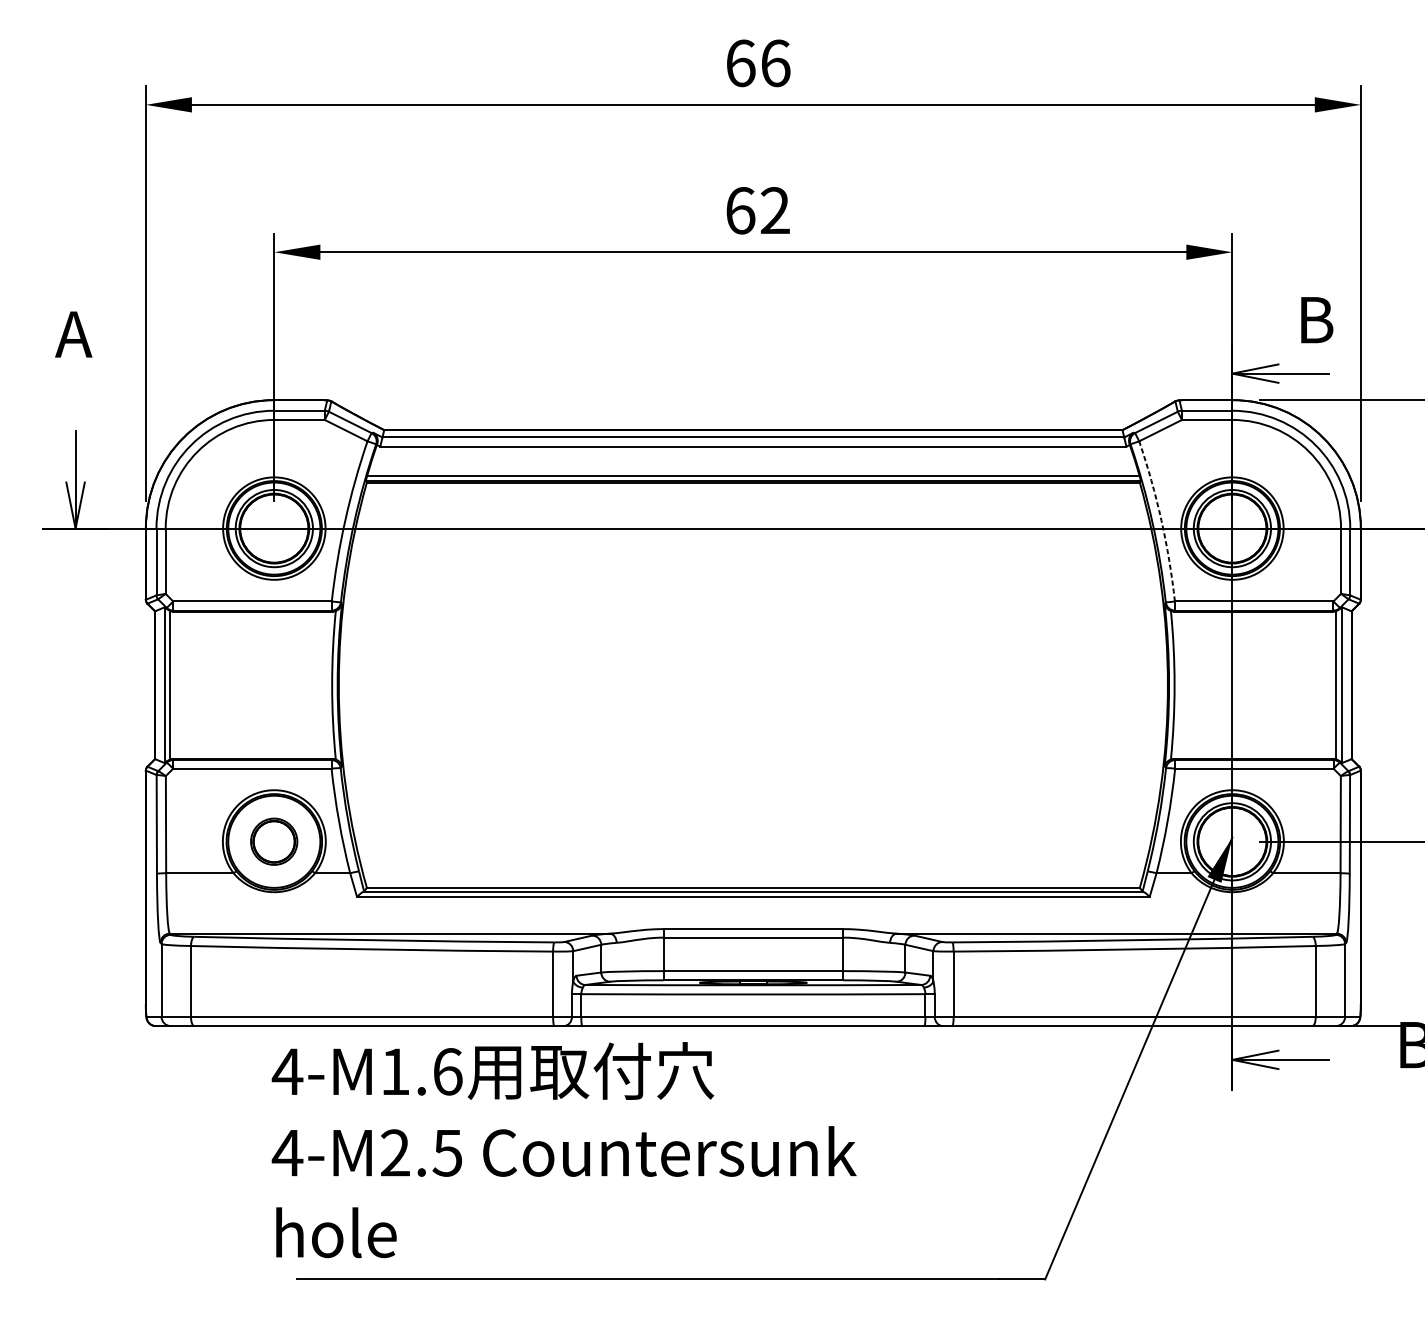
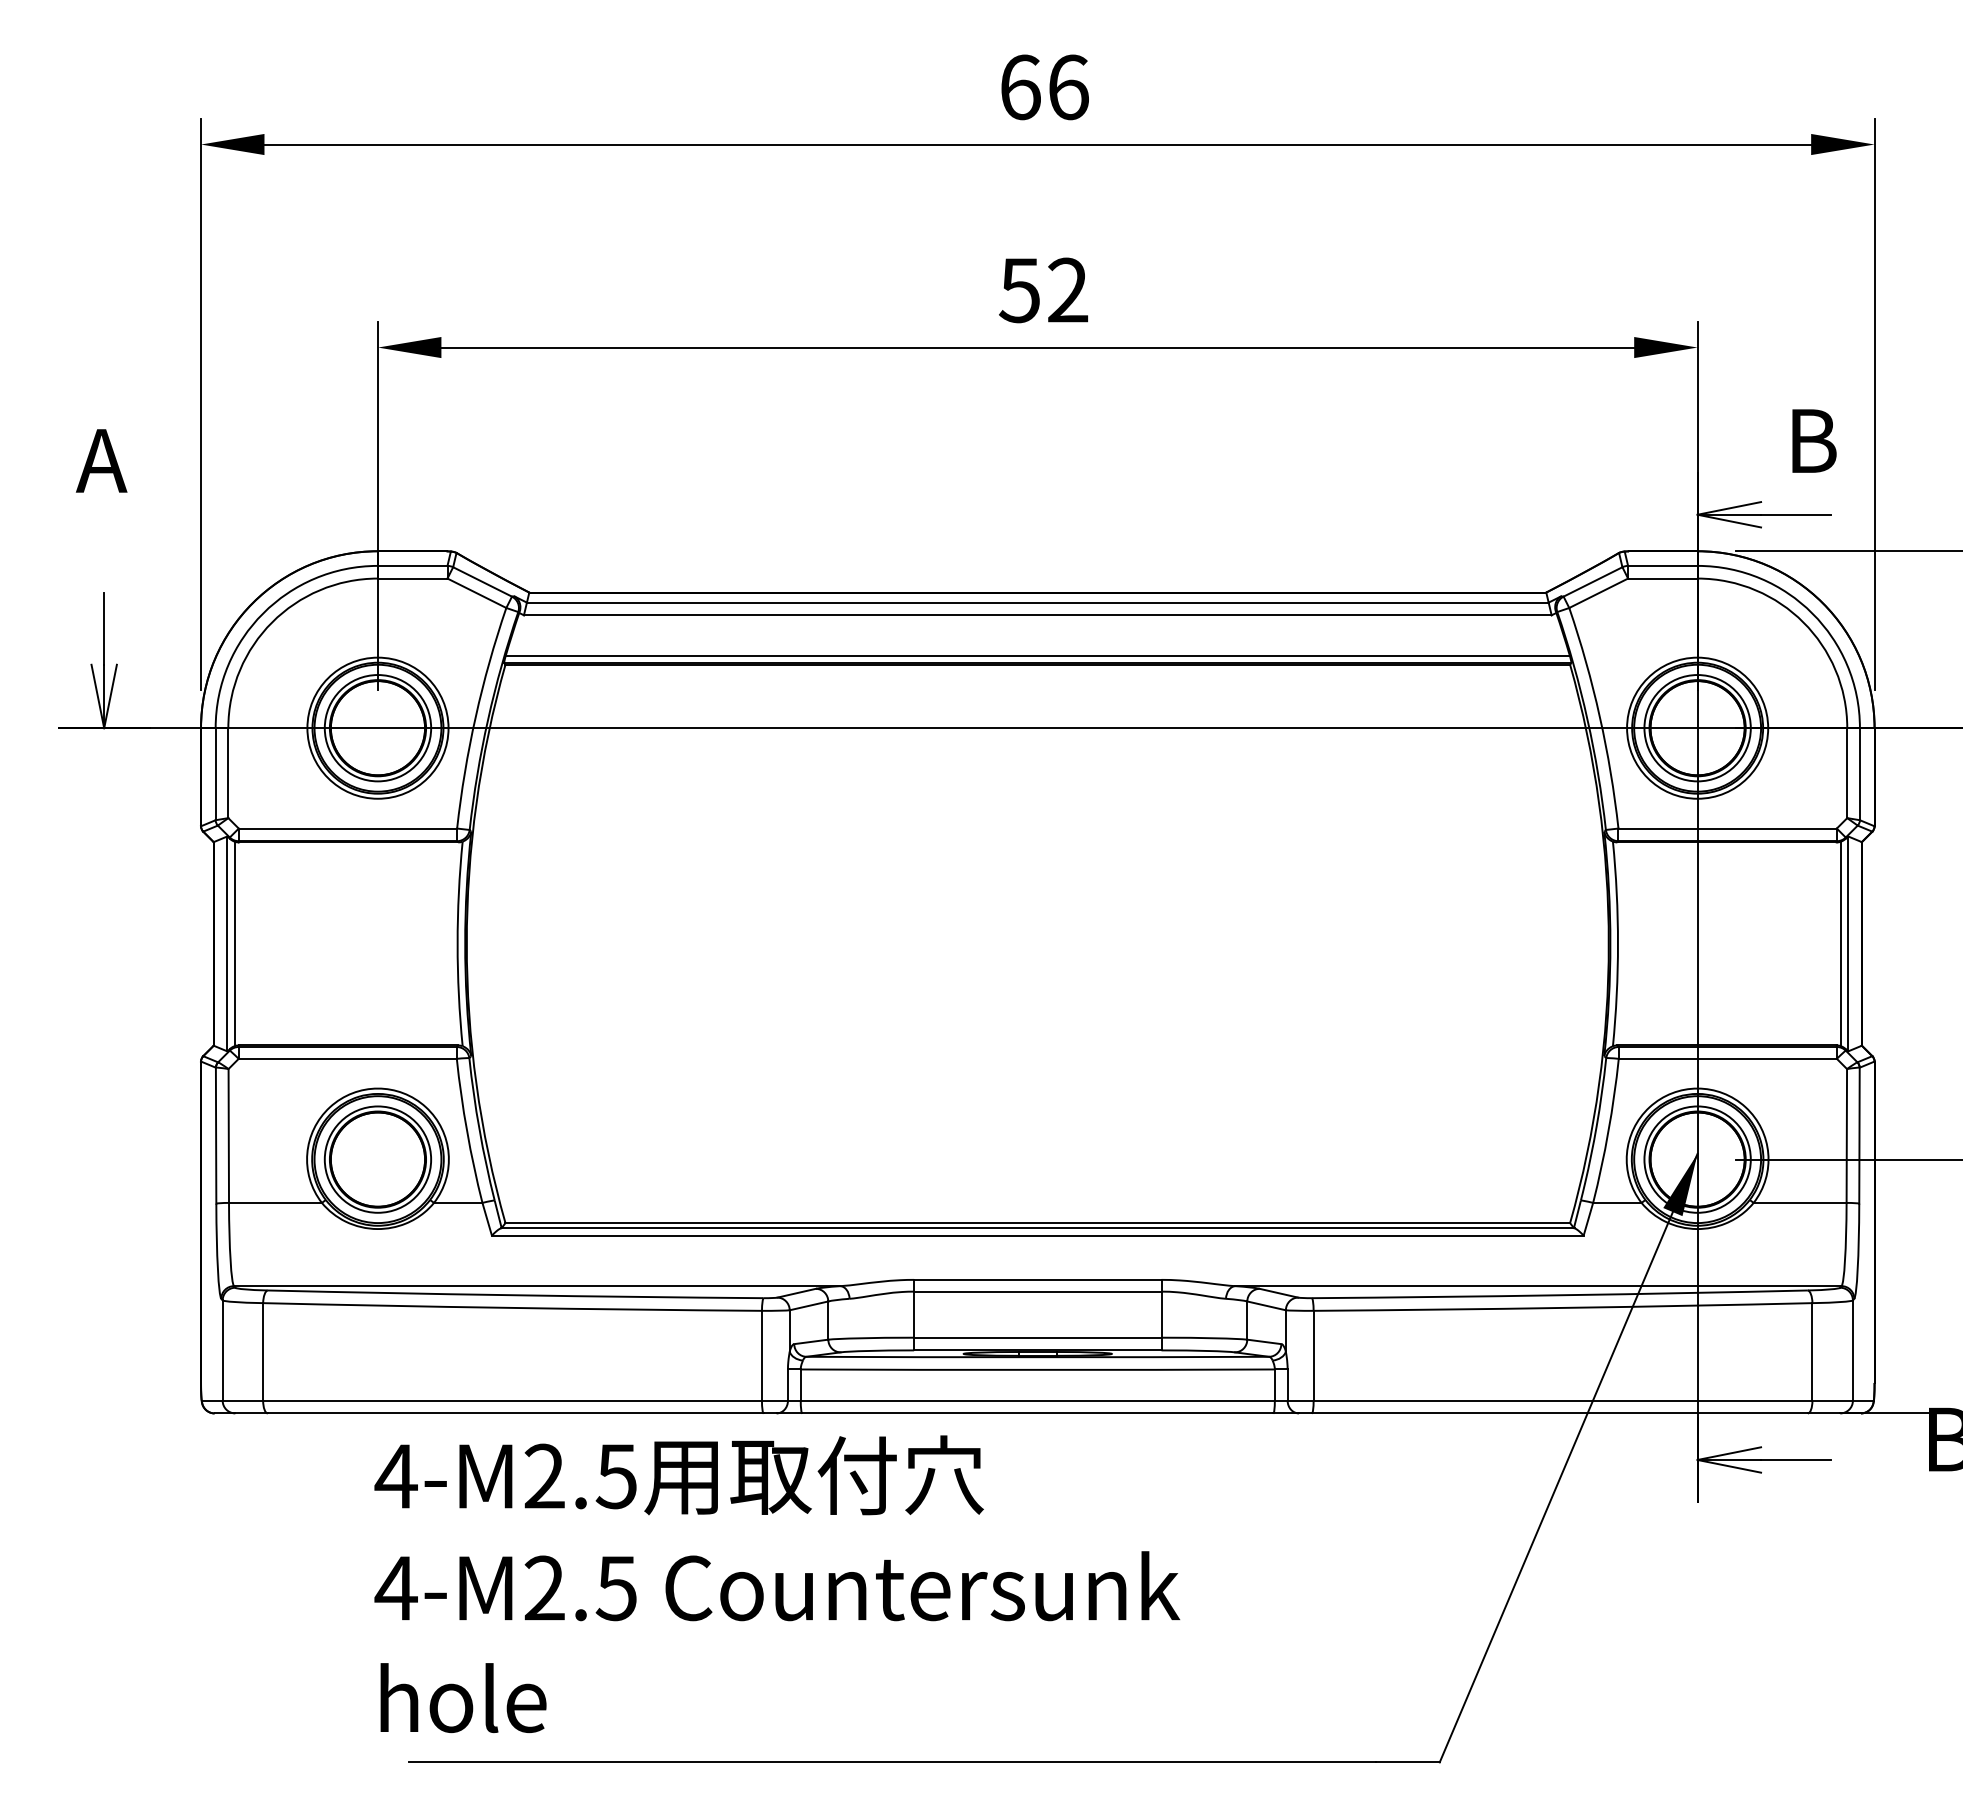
text: (740, 210) -> (1019, 290), 62 -> 52
arc: (1161, 520) -> (1599, 716), dashed -> solid
part: (273, 841) -> (377, 1159), size x1.67
text: (421, 1071) -> (580, 1476), 4-M1.6 -> 4-M2.5

